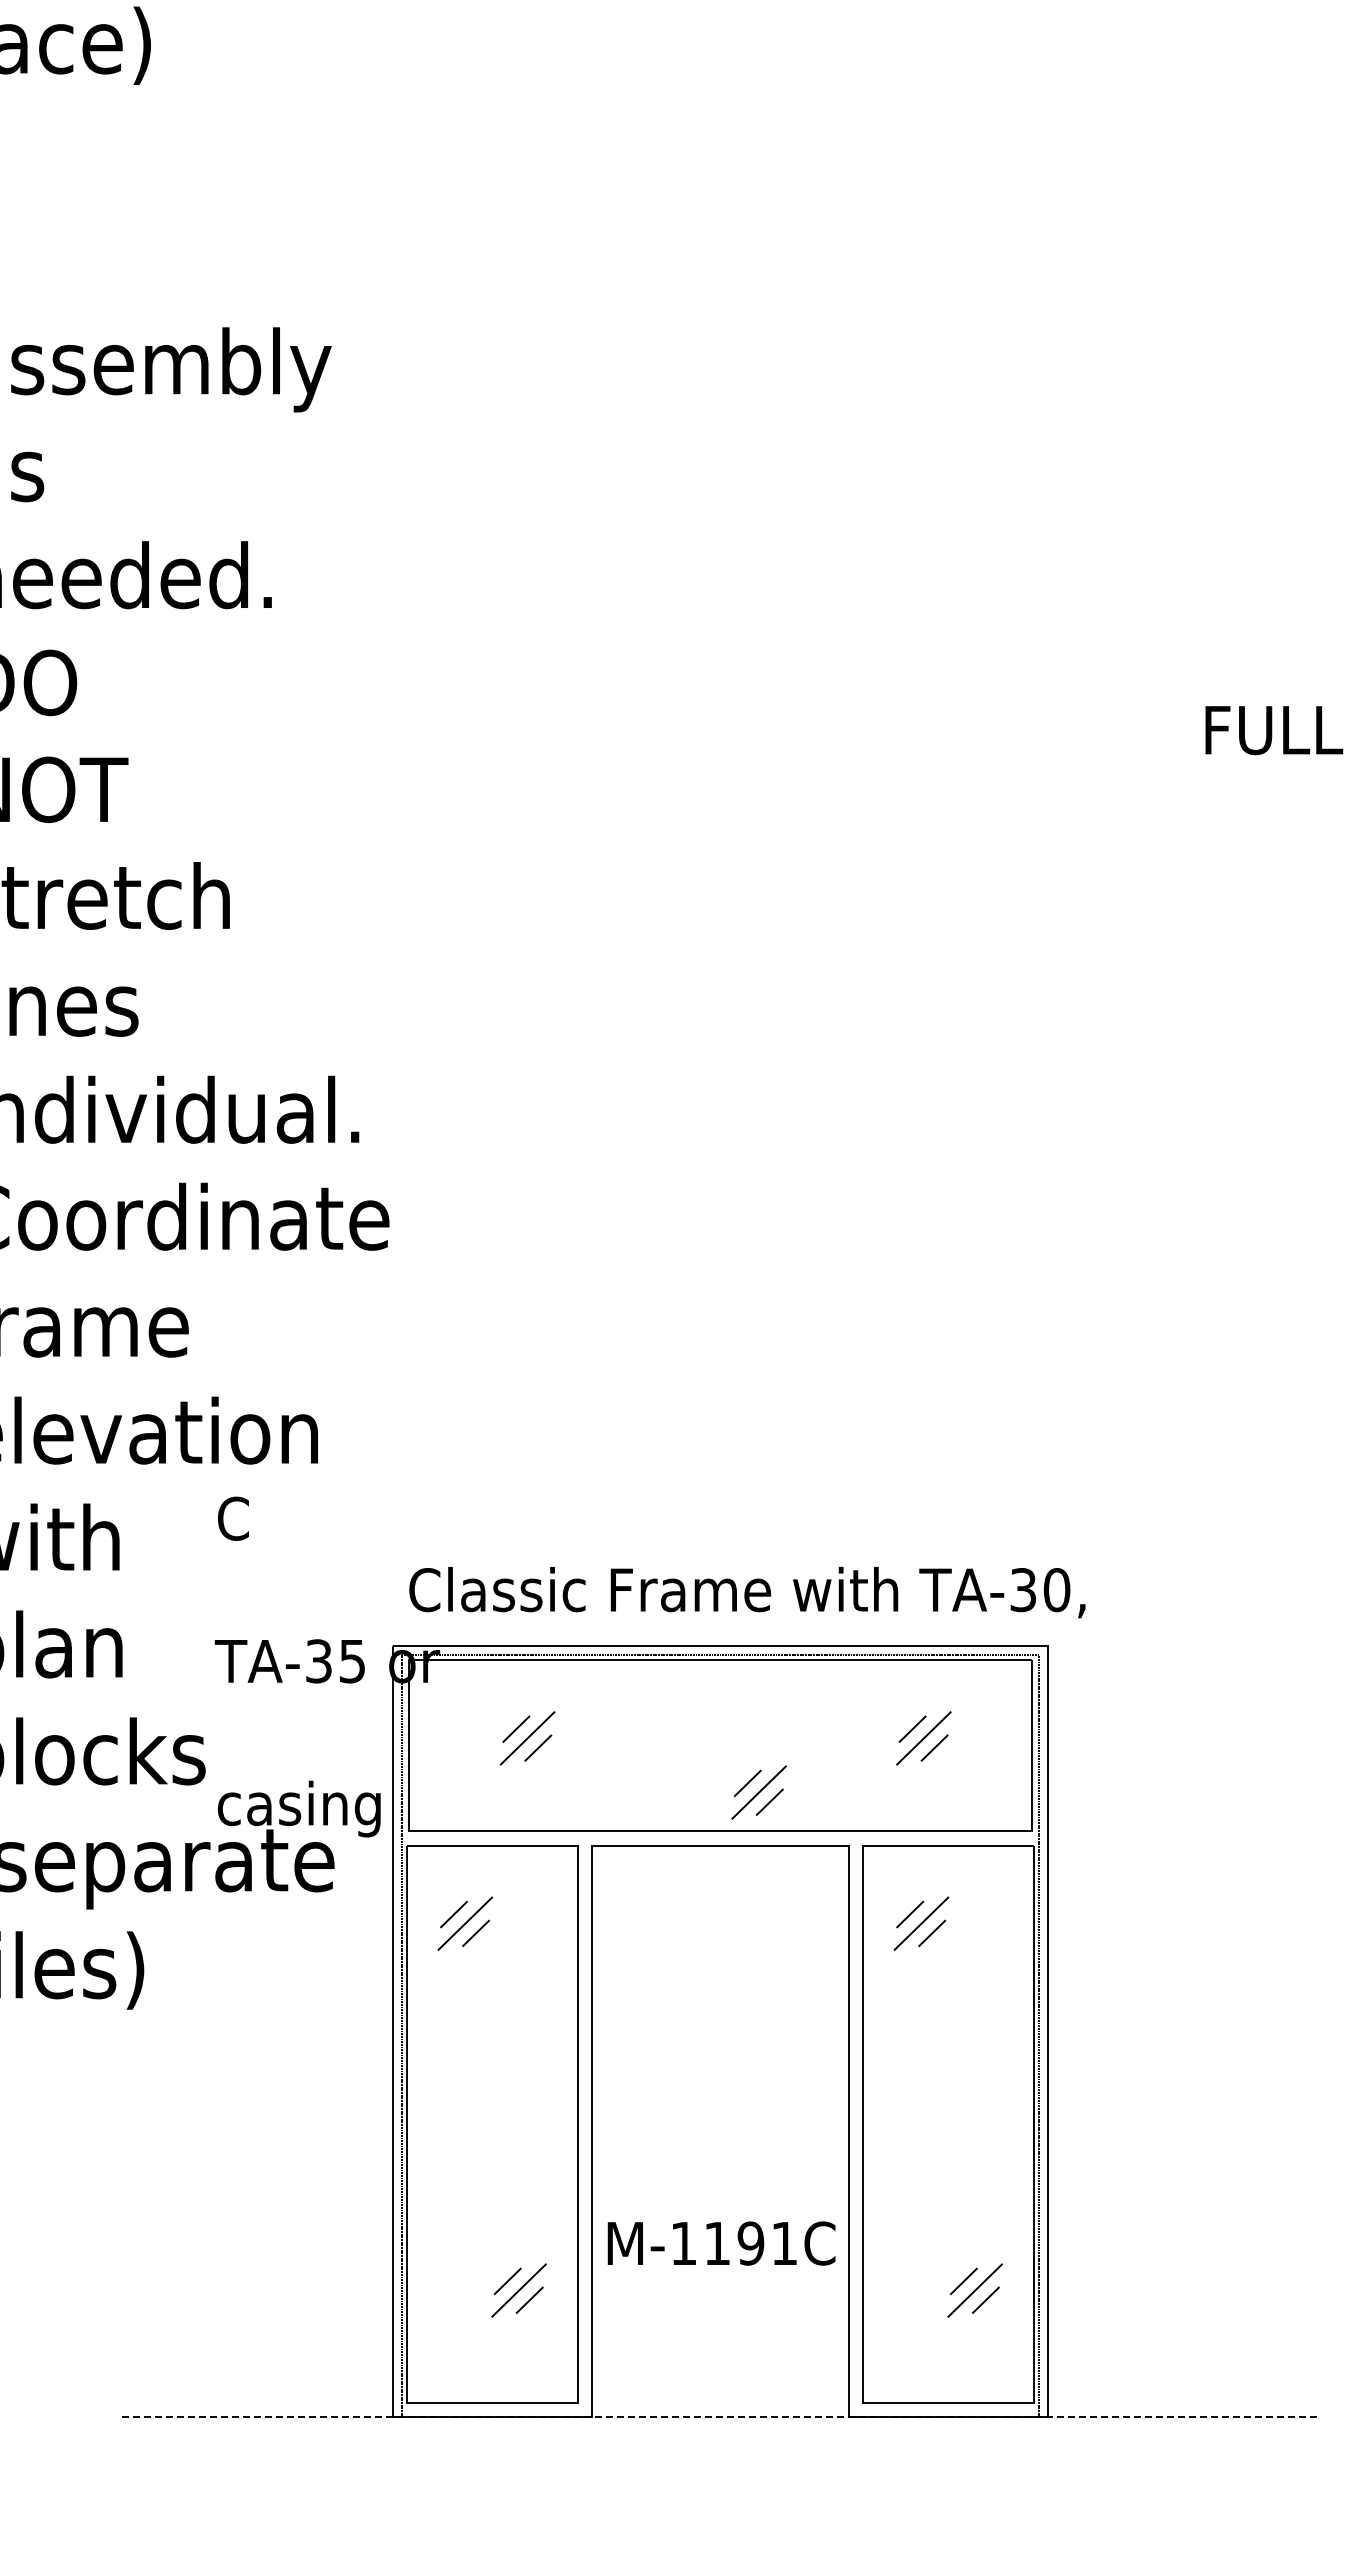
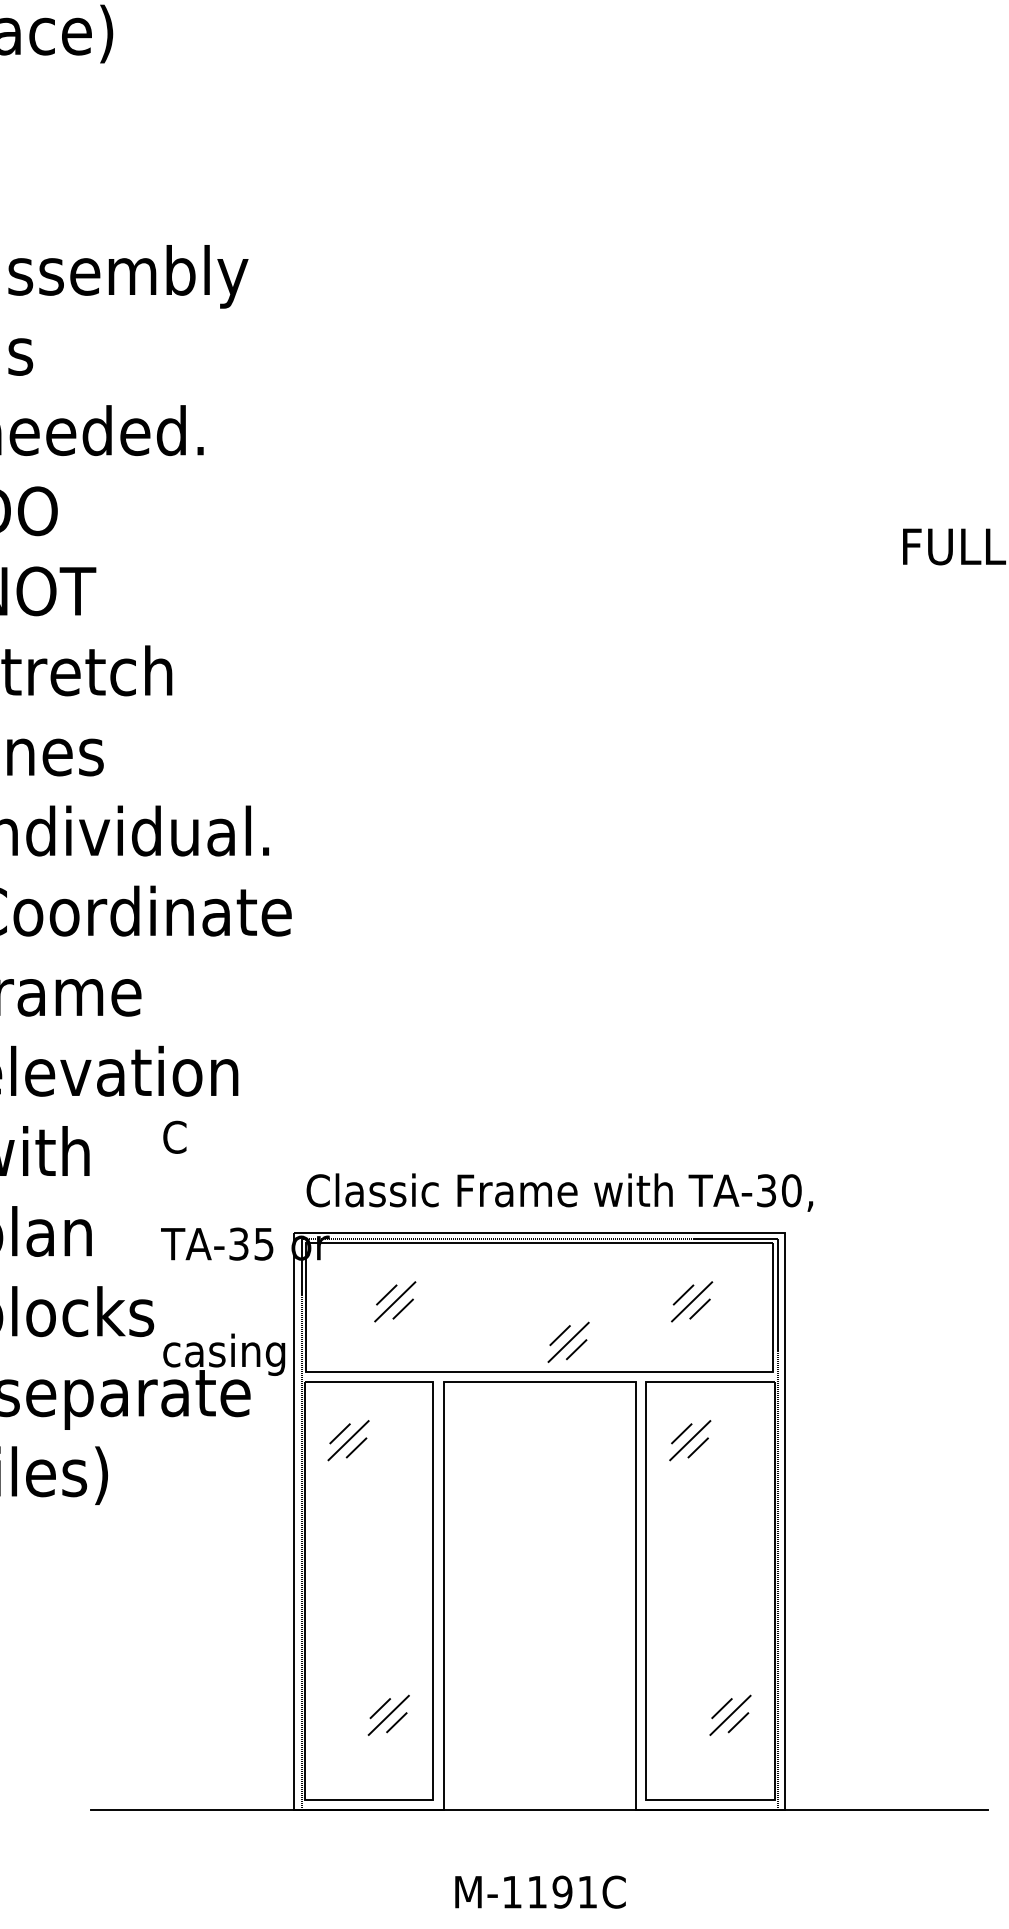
text: (721, 2243) -> (540, 1892), moved
line: (720, 2417) -> (539, 1810), dashed -> solid

